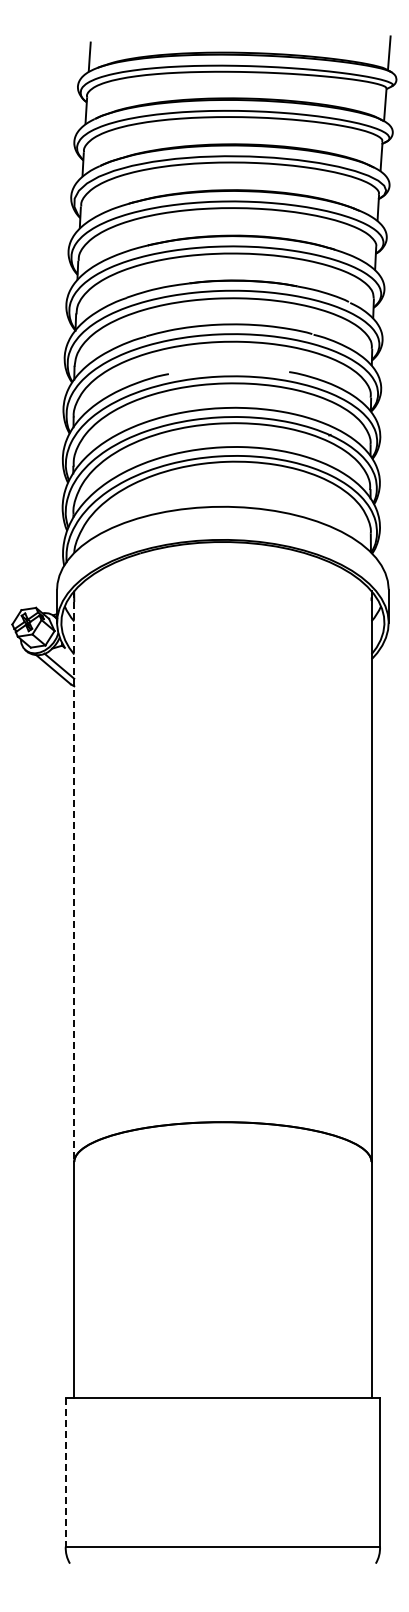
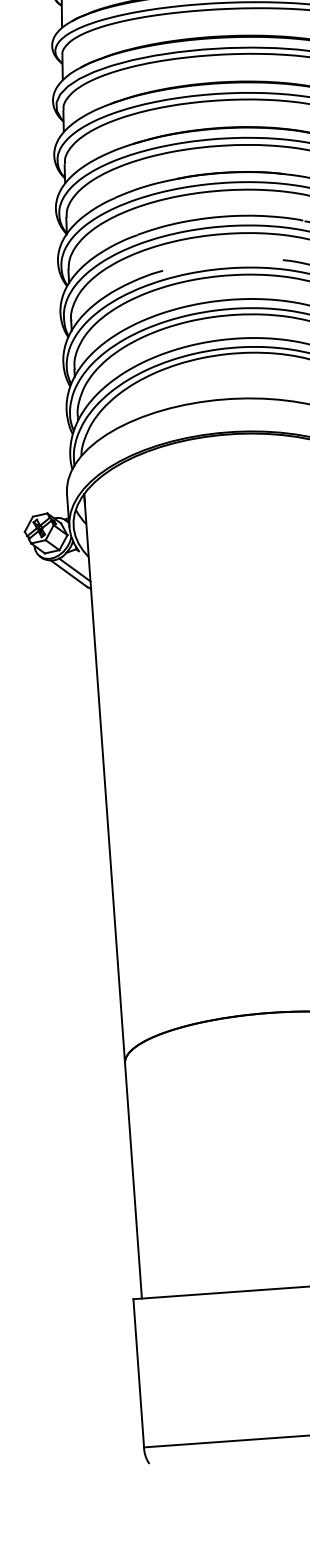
line: (74, 877) -> (104, 779), dashed -> solid
line: (65, 1472) -> (138, 1373), dashed -> solid

